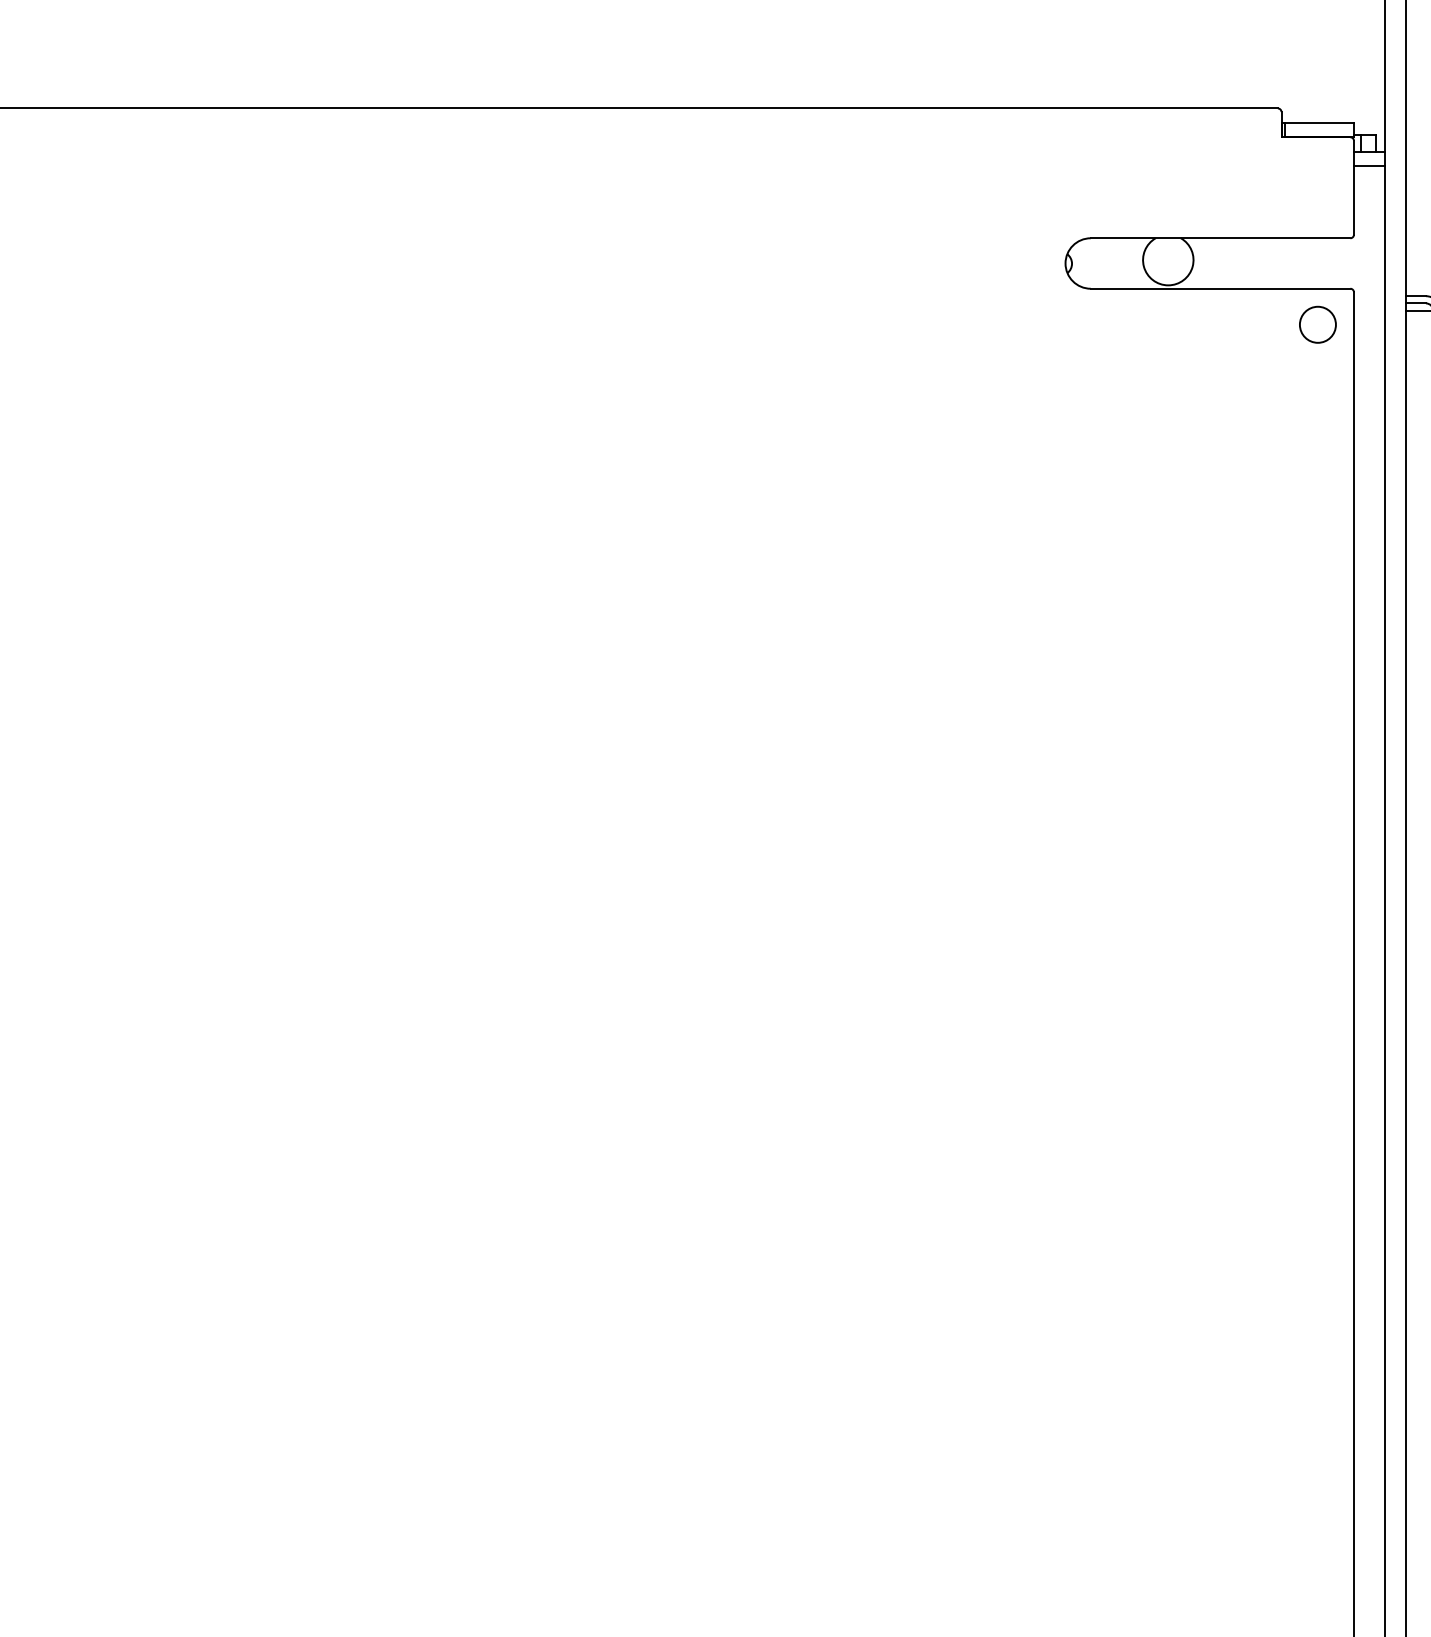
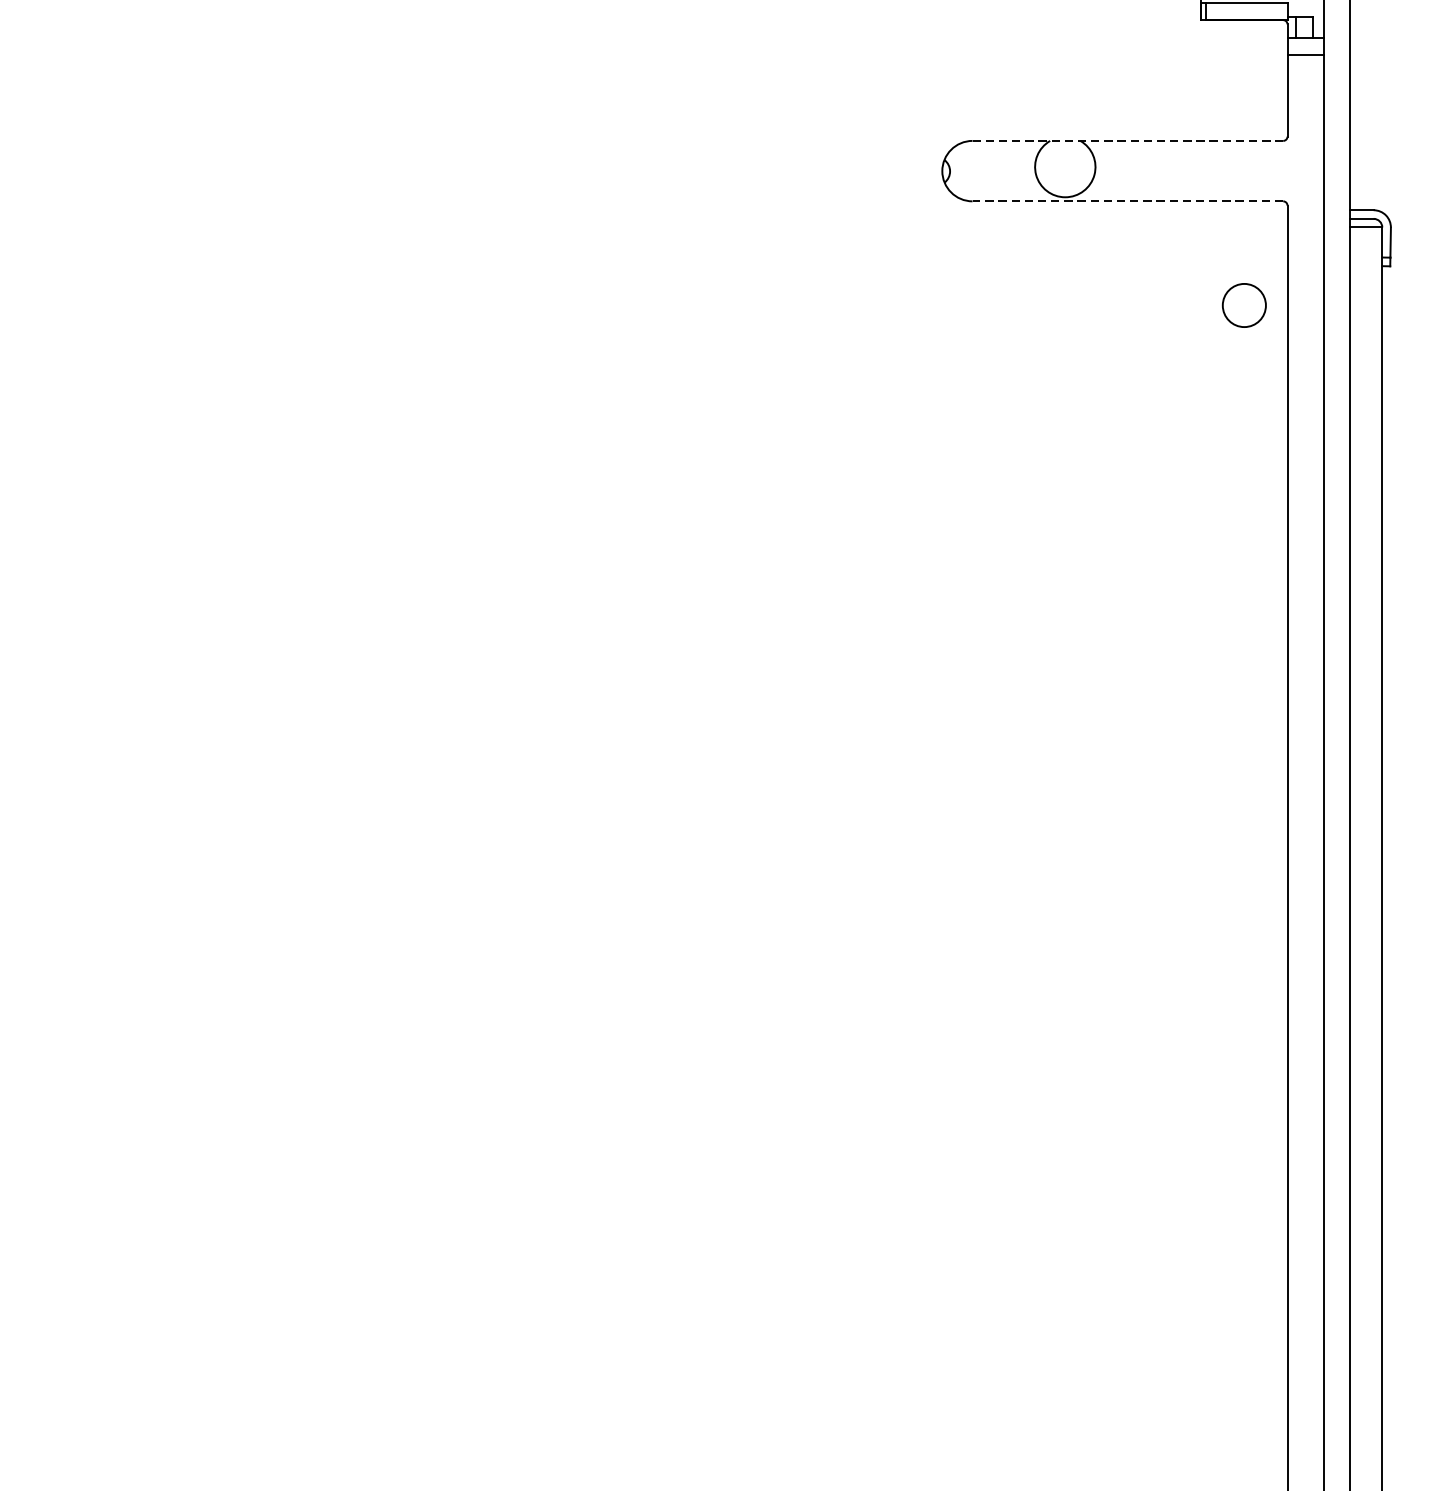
line: (1220, 238) -> (1127, 141), solid -> dashed
line: (1220, 288) -> (1127, 201), solid -> dashed
circle: (1317, 324) -> (1243, 305), moved

